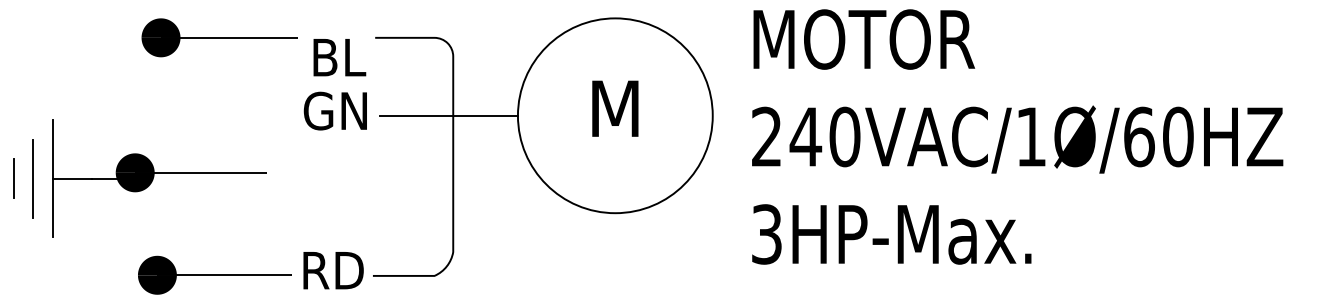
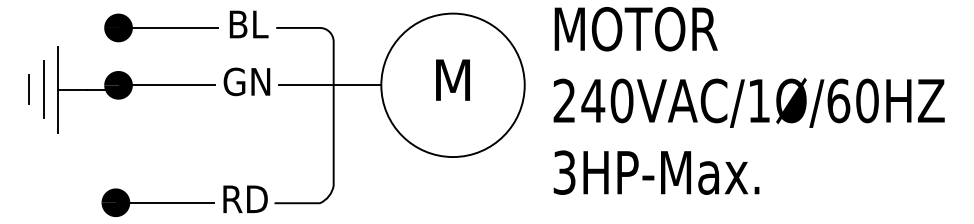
text: (338, 57) -> (248, 24), moved
part: (139, 178) -> (121, 89), moved

